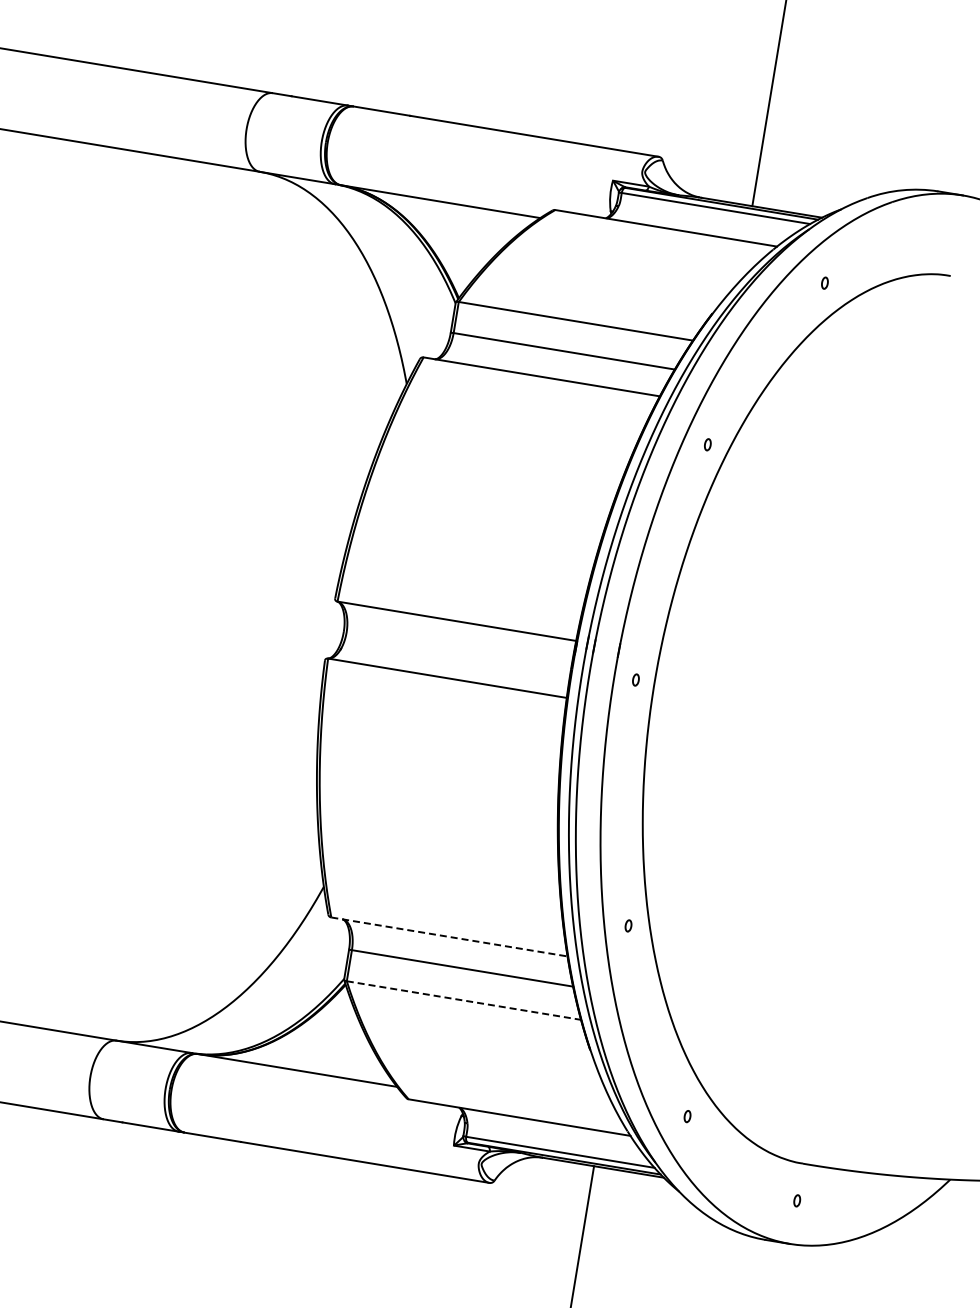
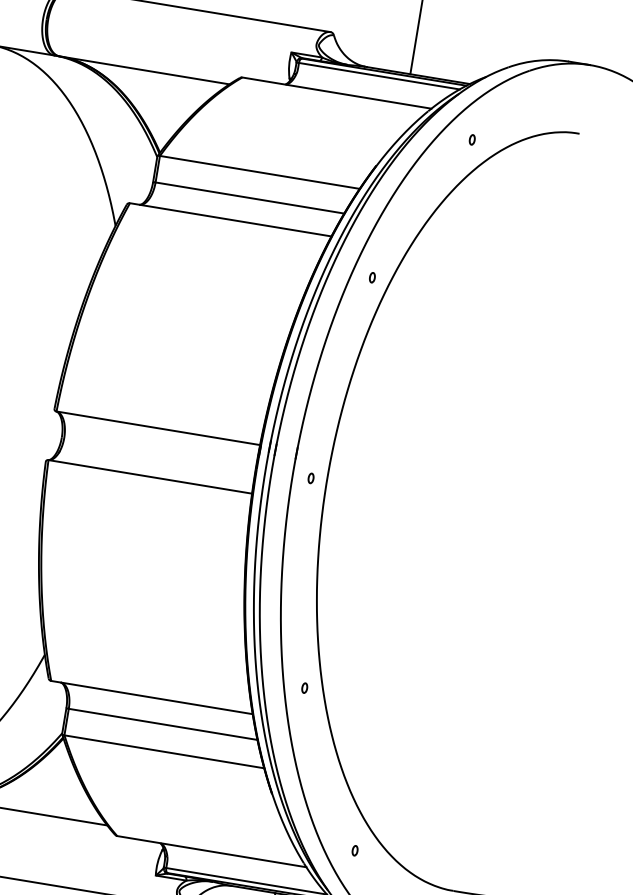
line: (449, 936) -> (152, 697), dashed -> solid
line: (463, 1000) -> (163, 751), dashed -> solid

